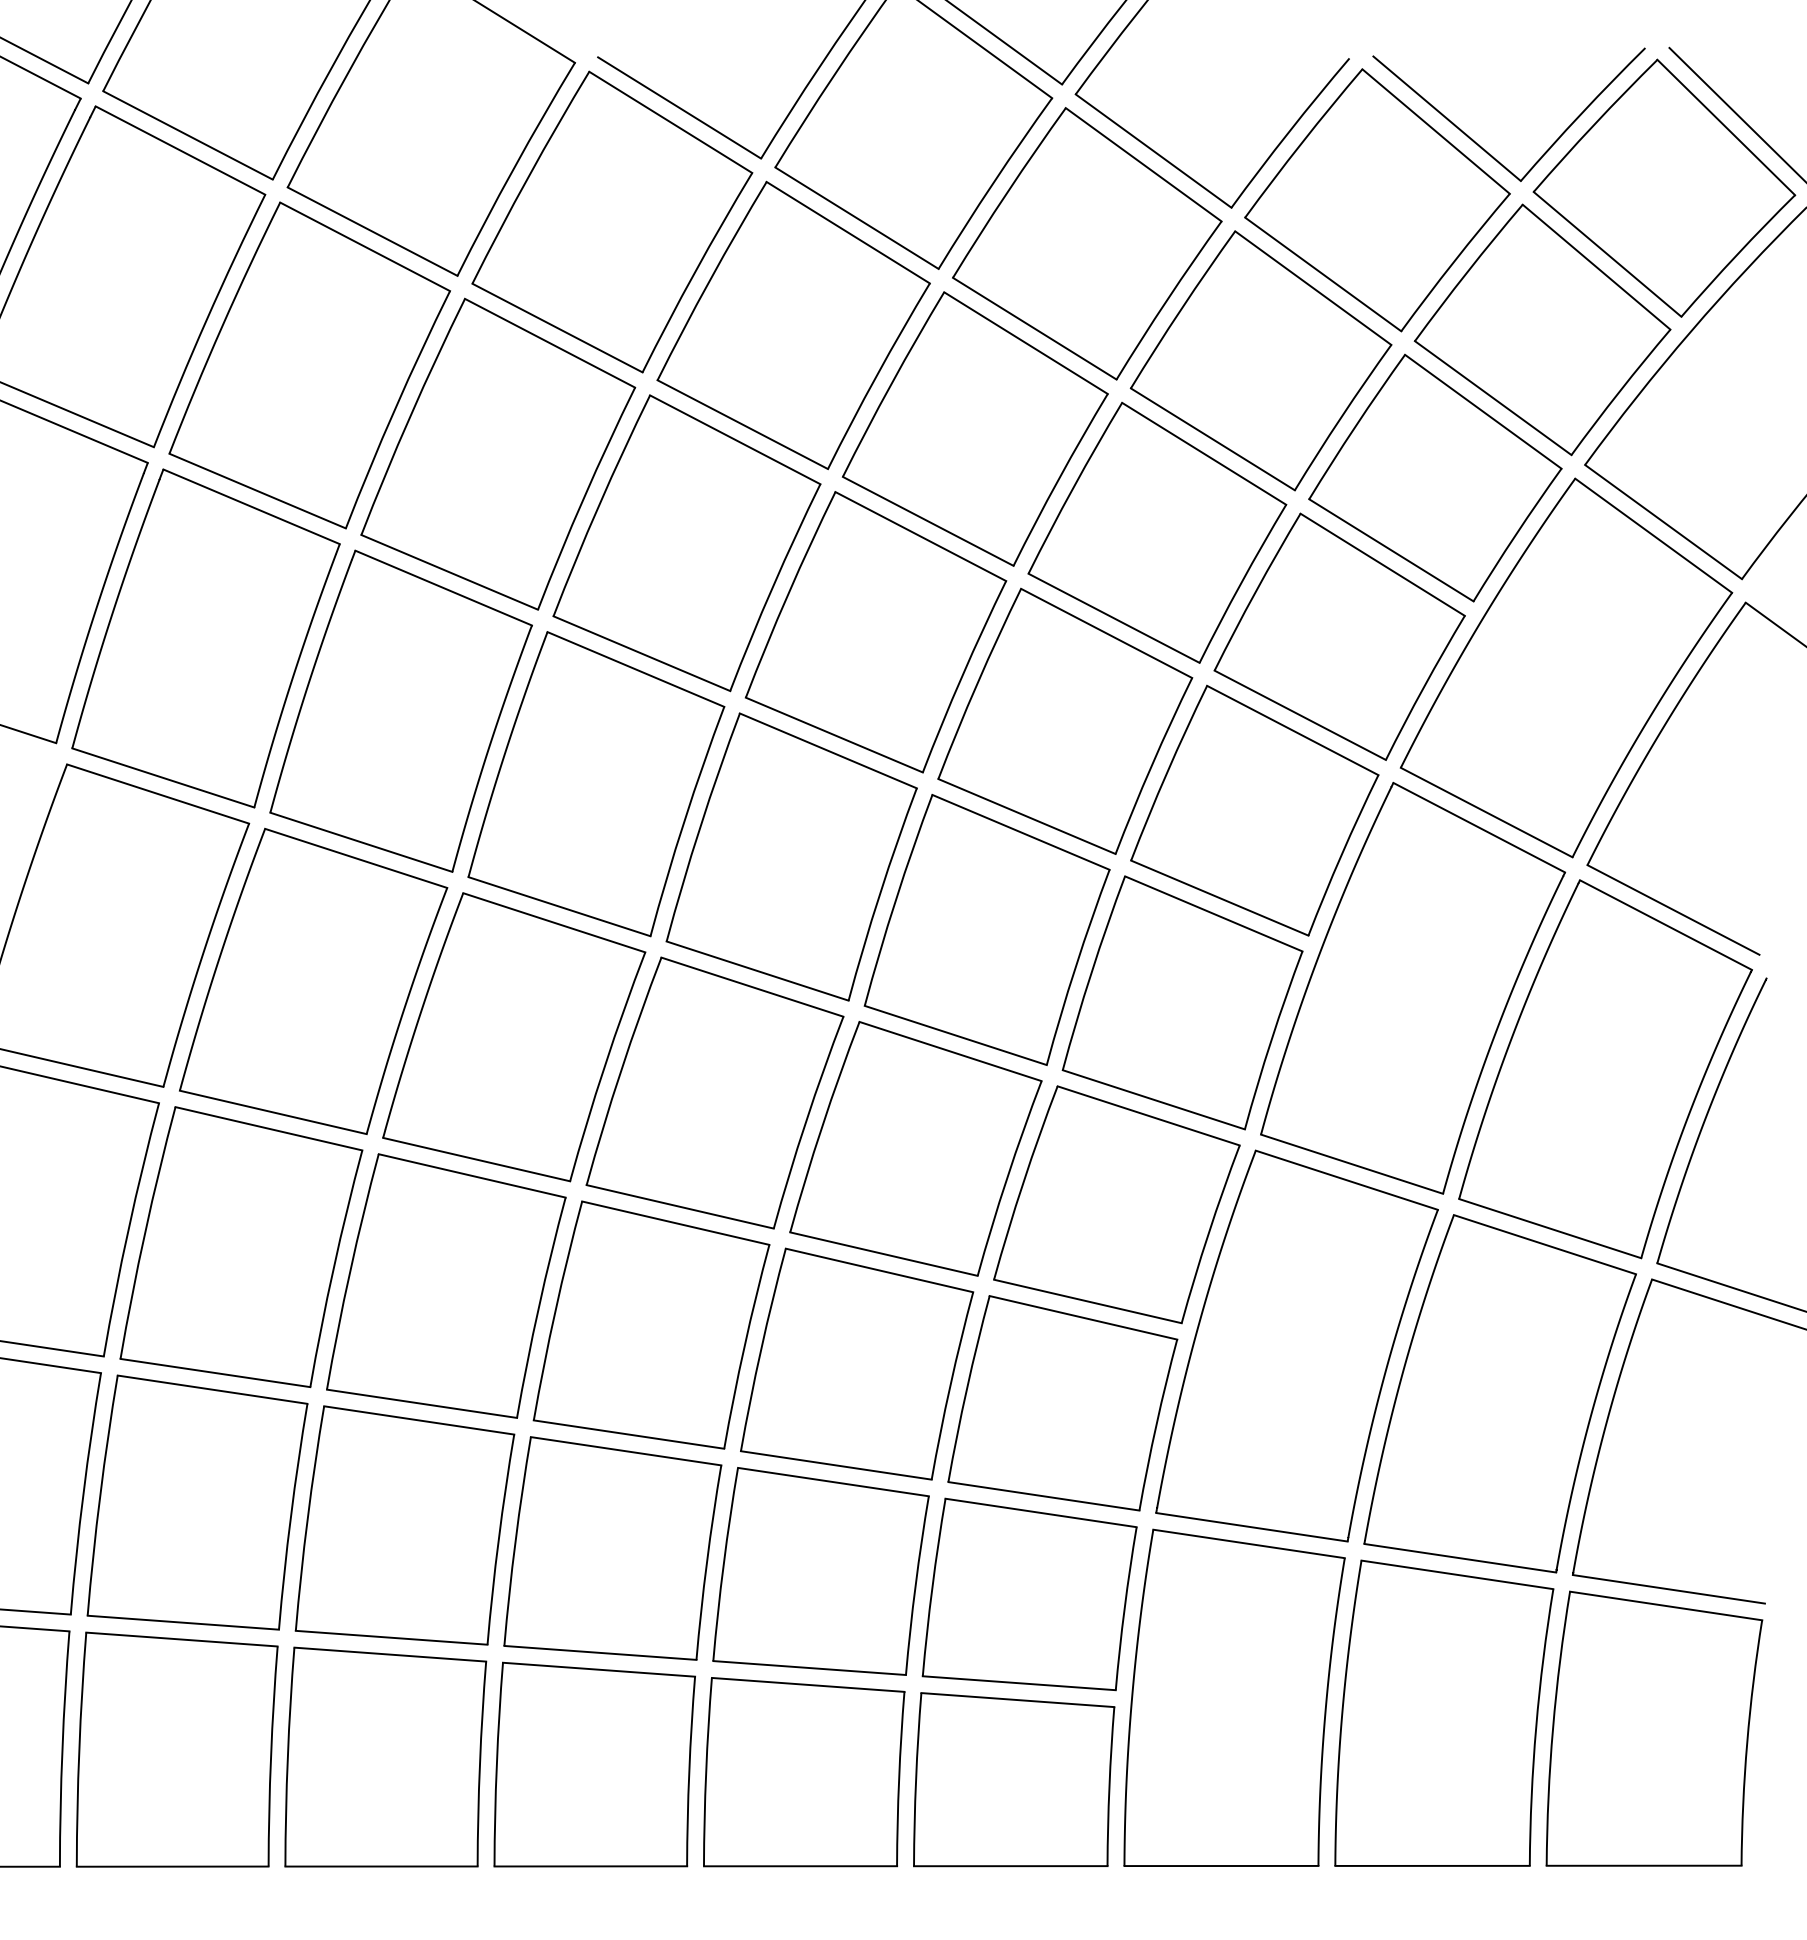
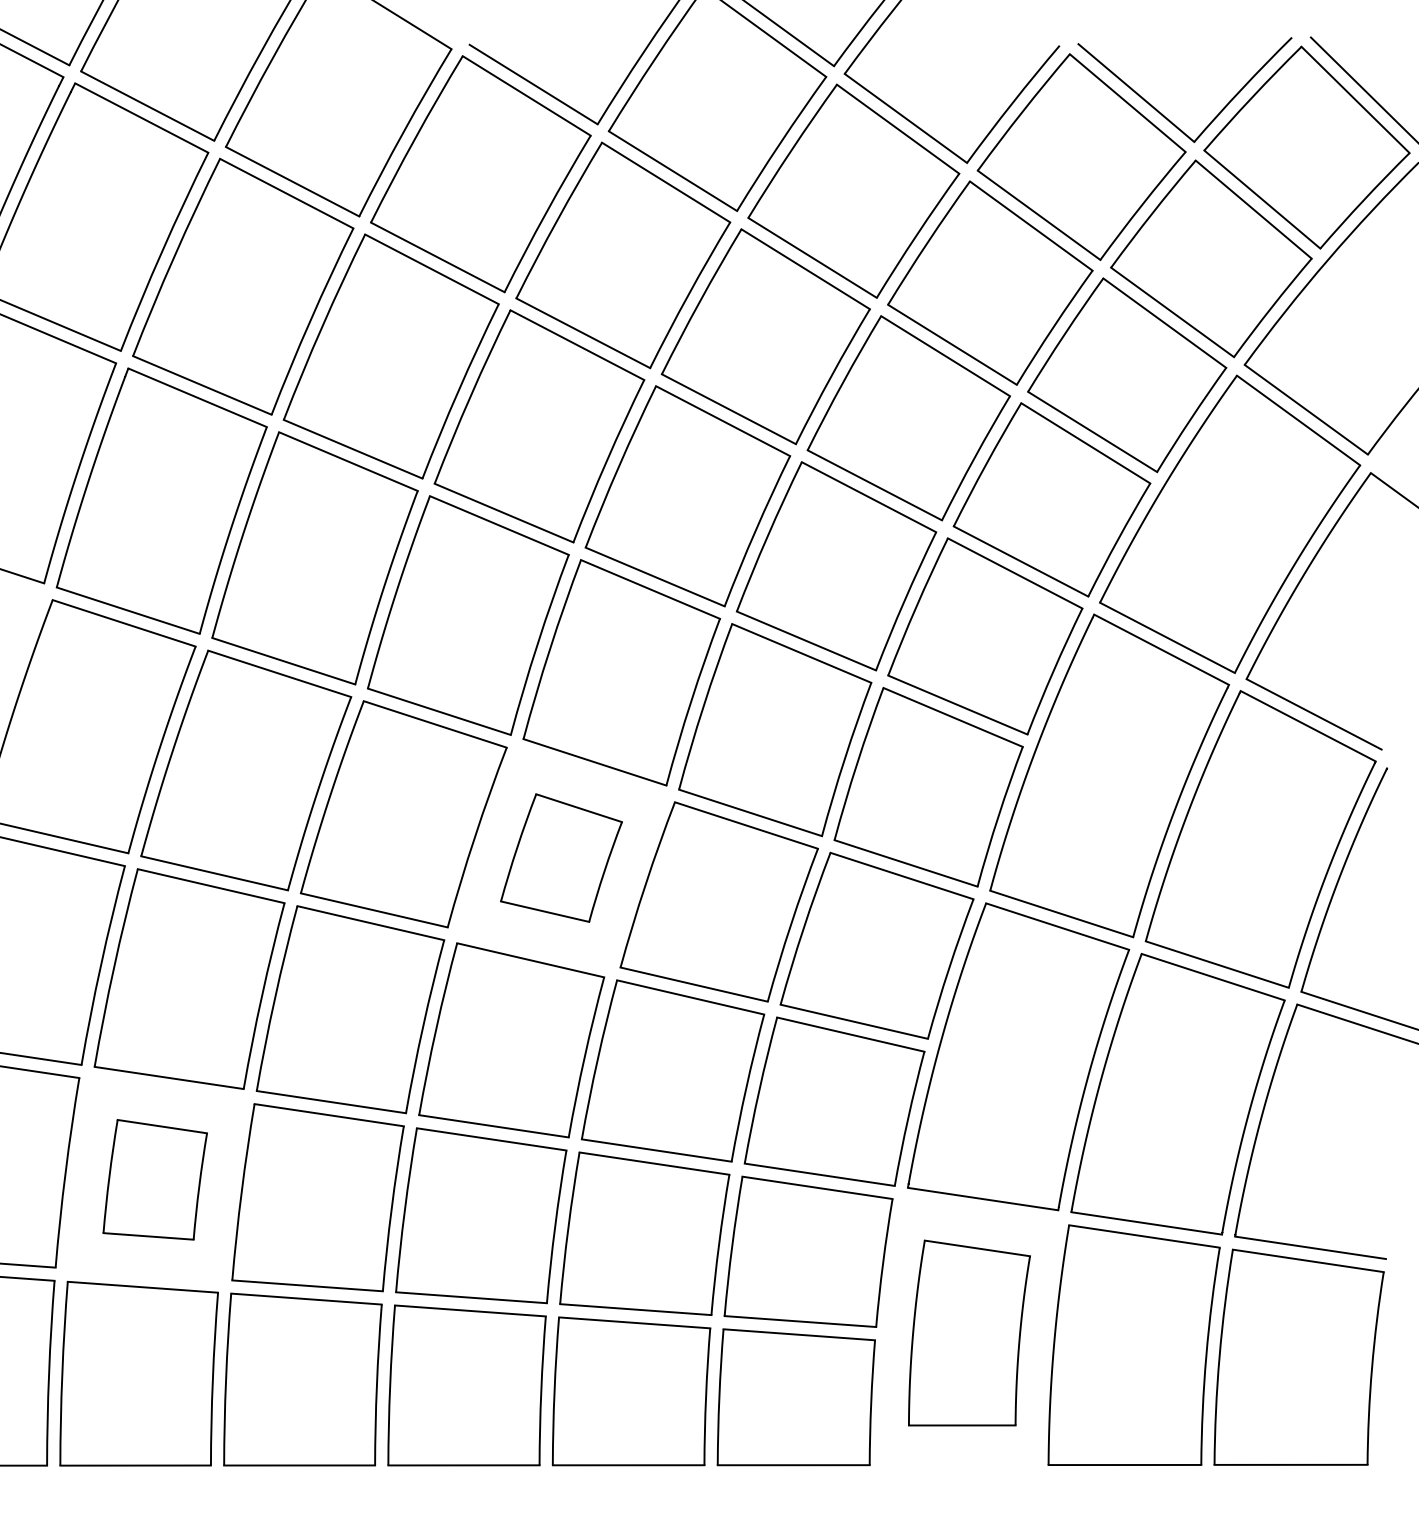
part: (715, 1092) -> (561, 857), size x0.6
part: (197, 1502) -> (155, 1179), size x0.6
part: (1234, 1697) -> (969, 1332), size x0.7

